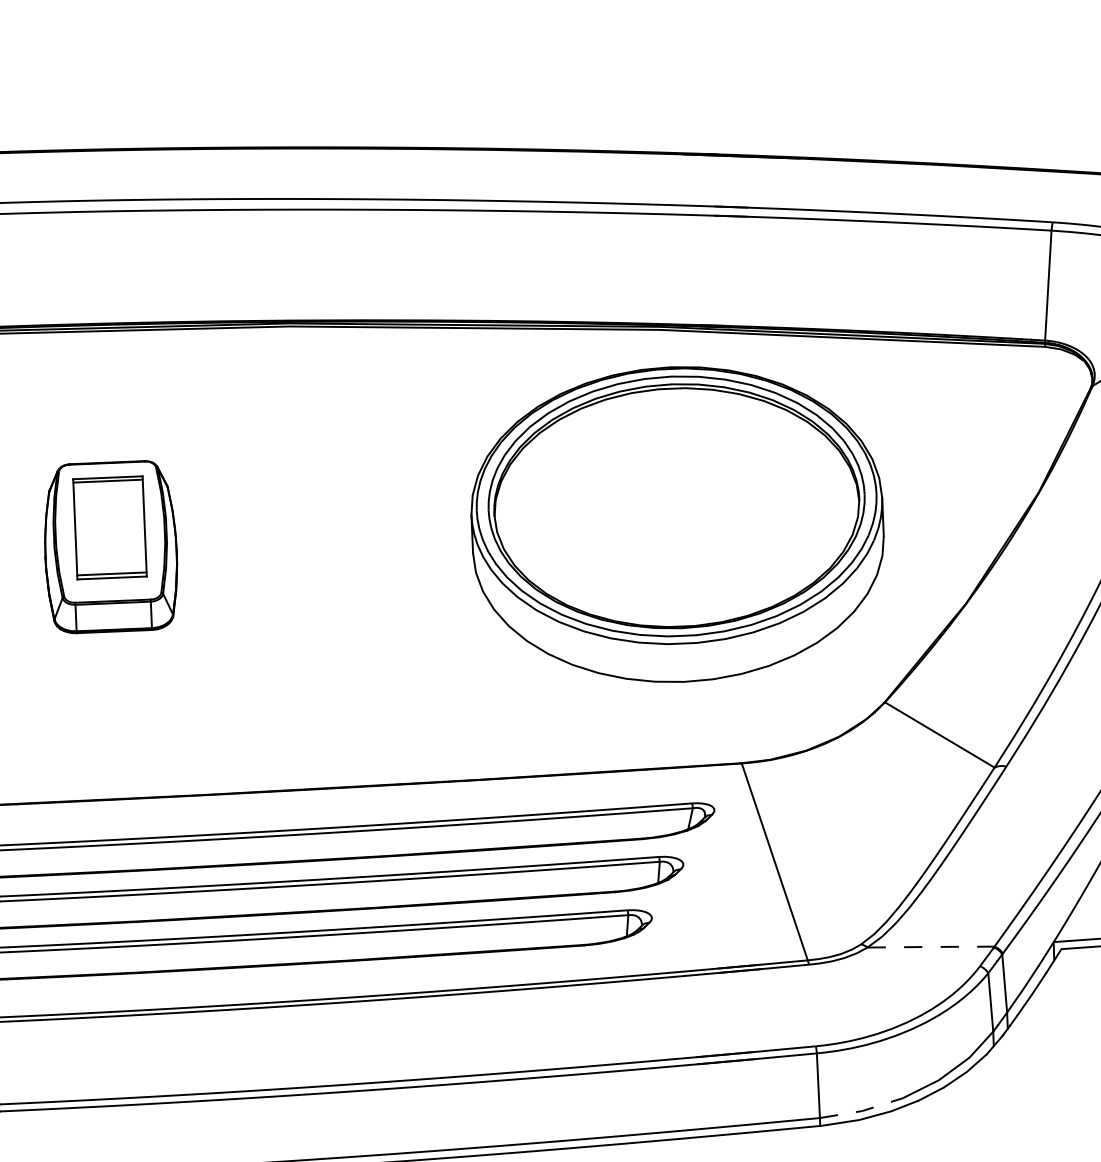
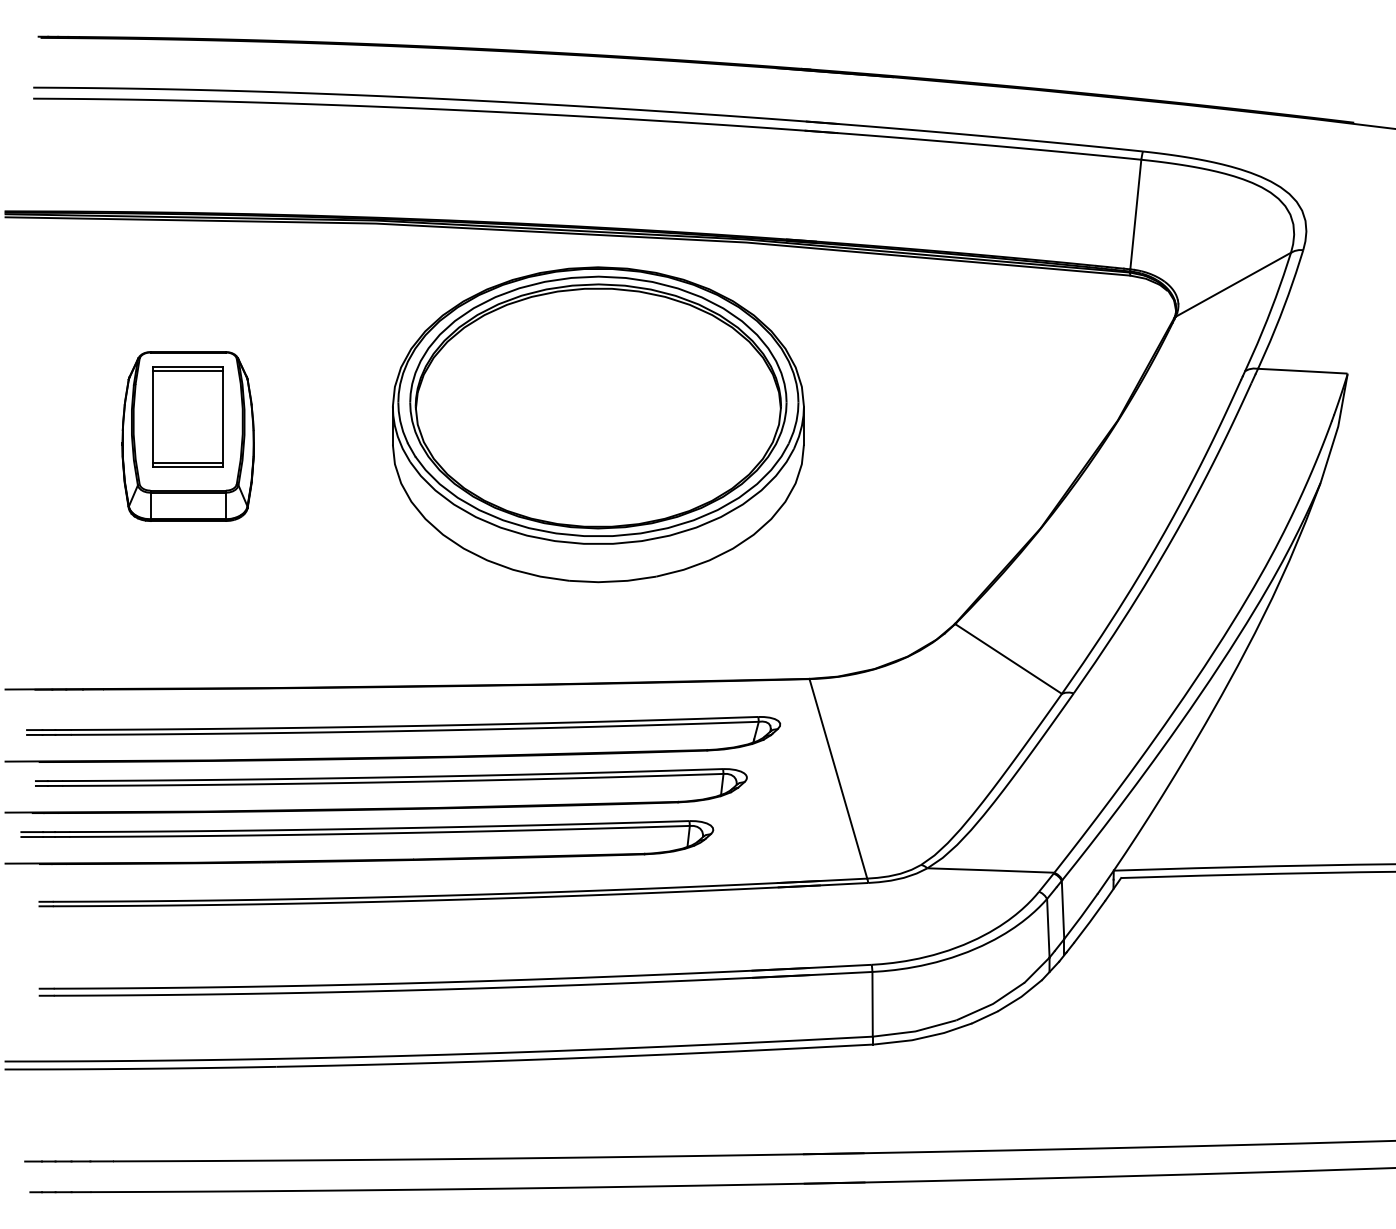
part: (677, 524) -> (598, 424), moved
line: (931, 947) -> (991, 870), dashed -> solid
line: (862, 1111) -> (915, 1031), dashed -> solid

